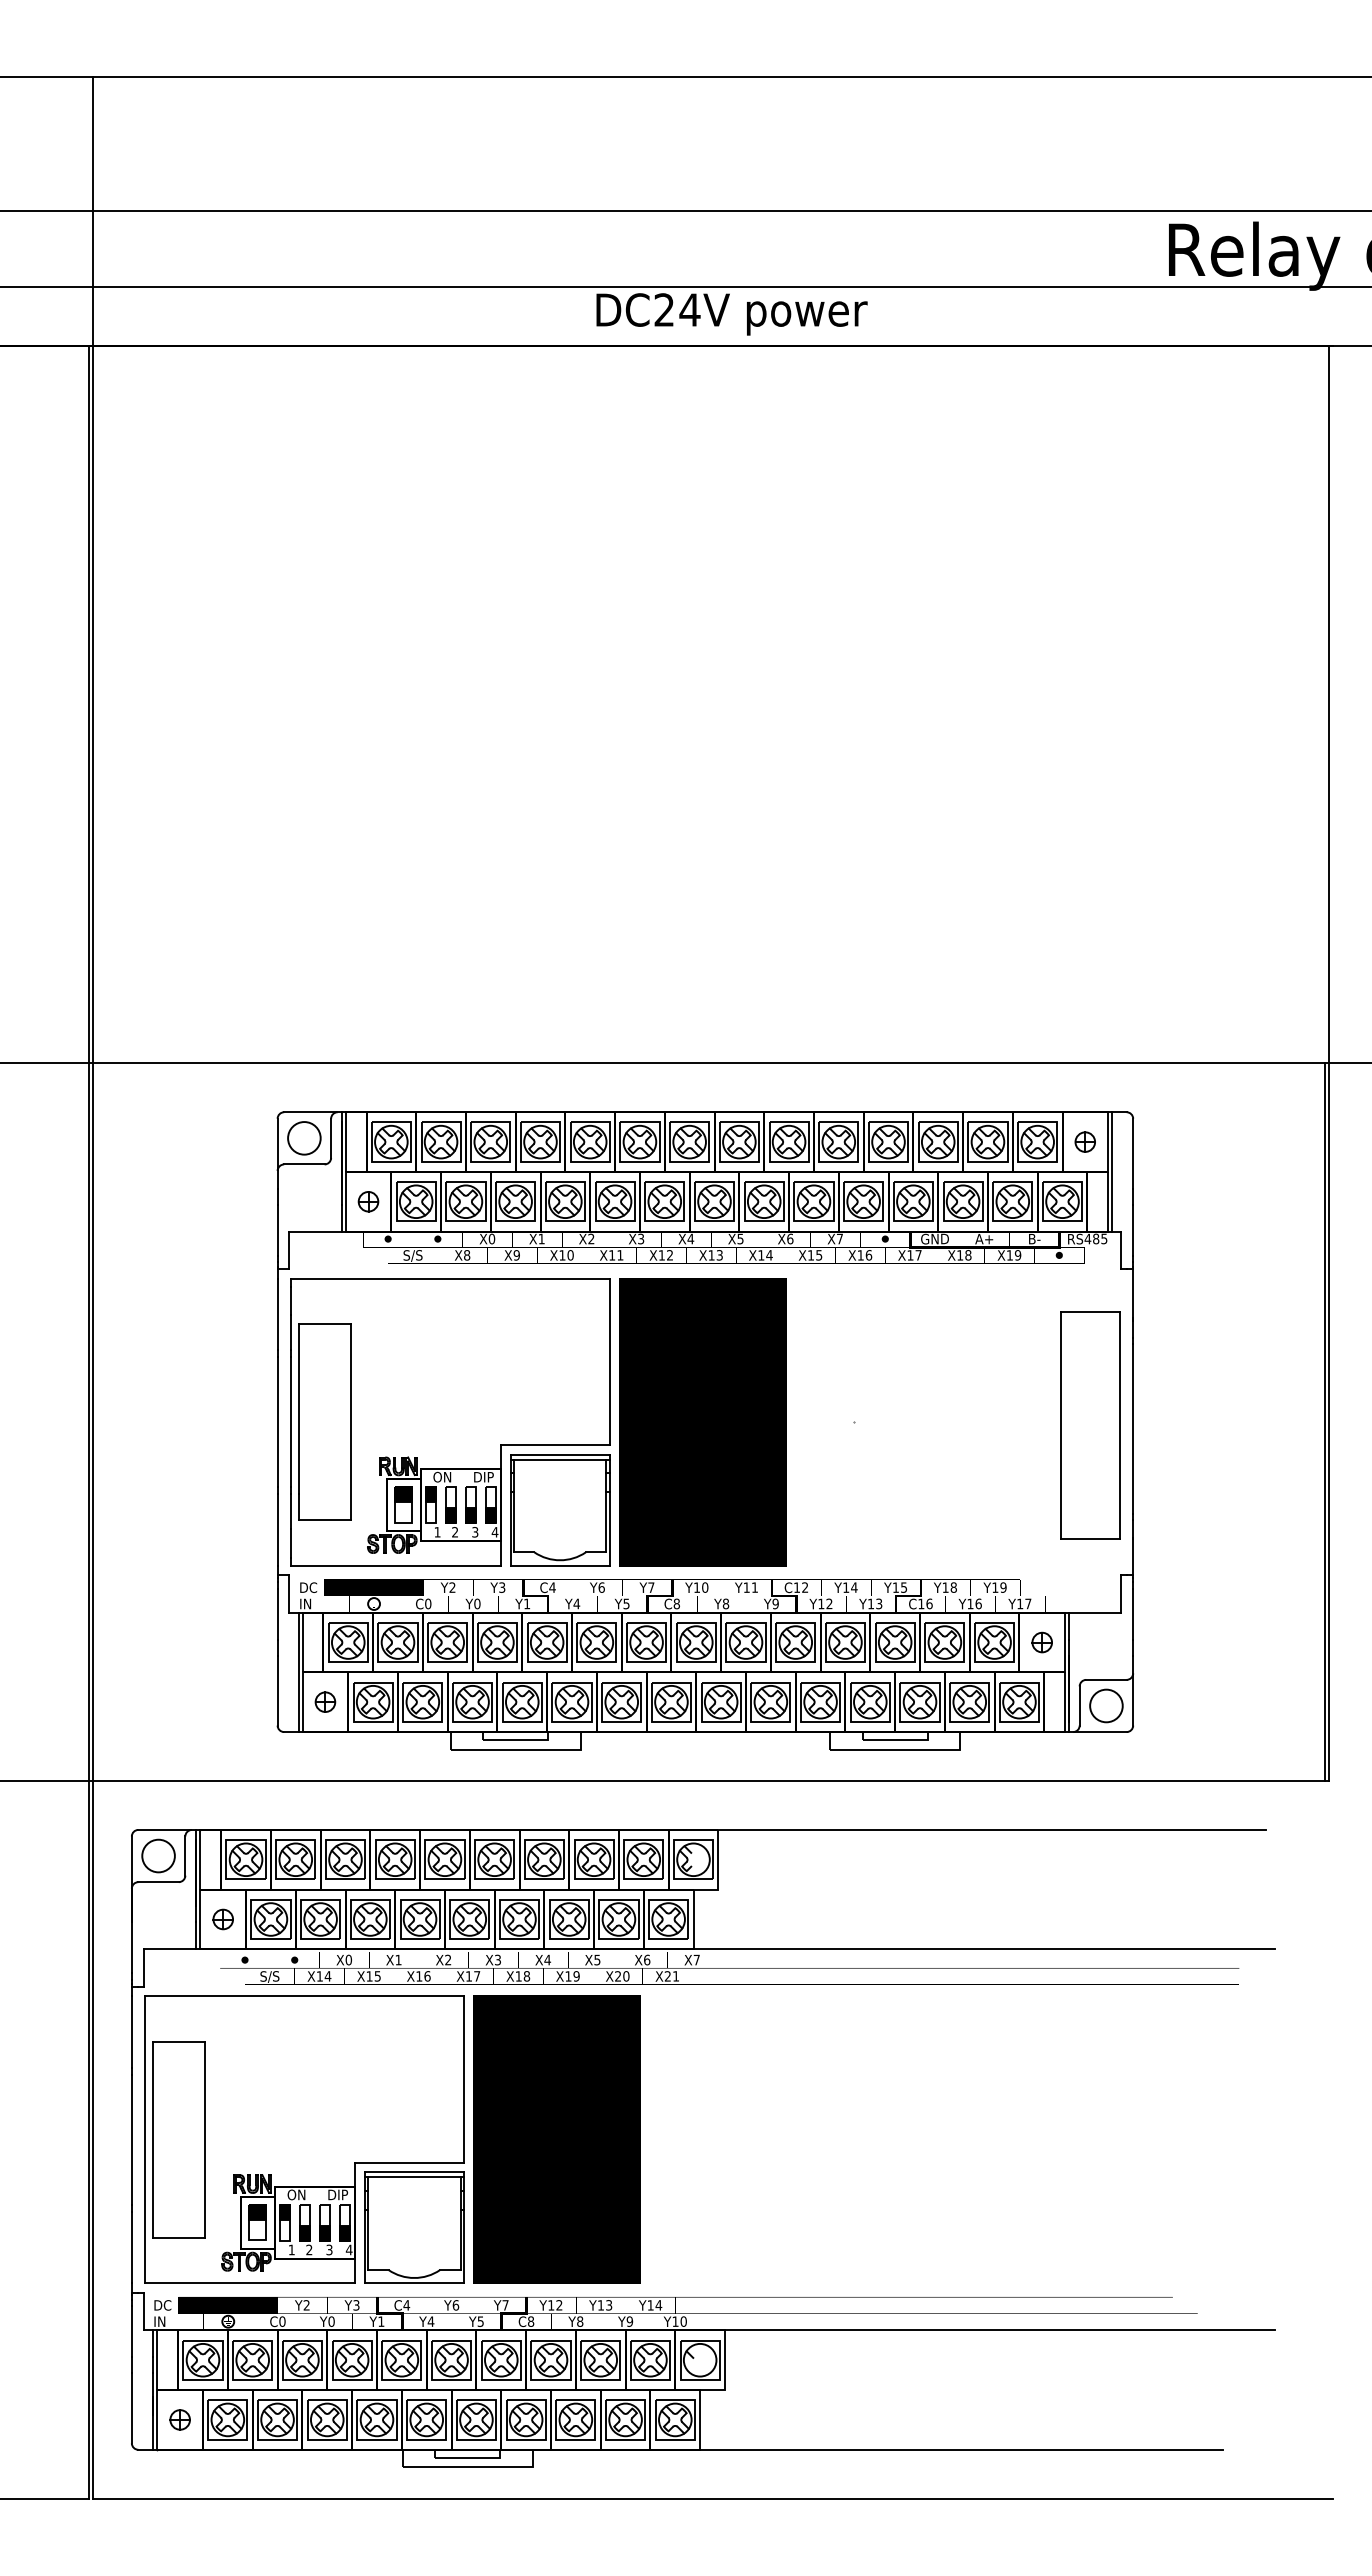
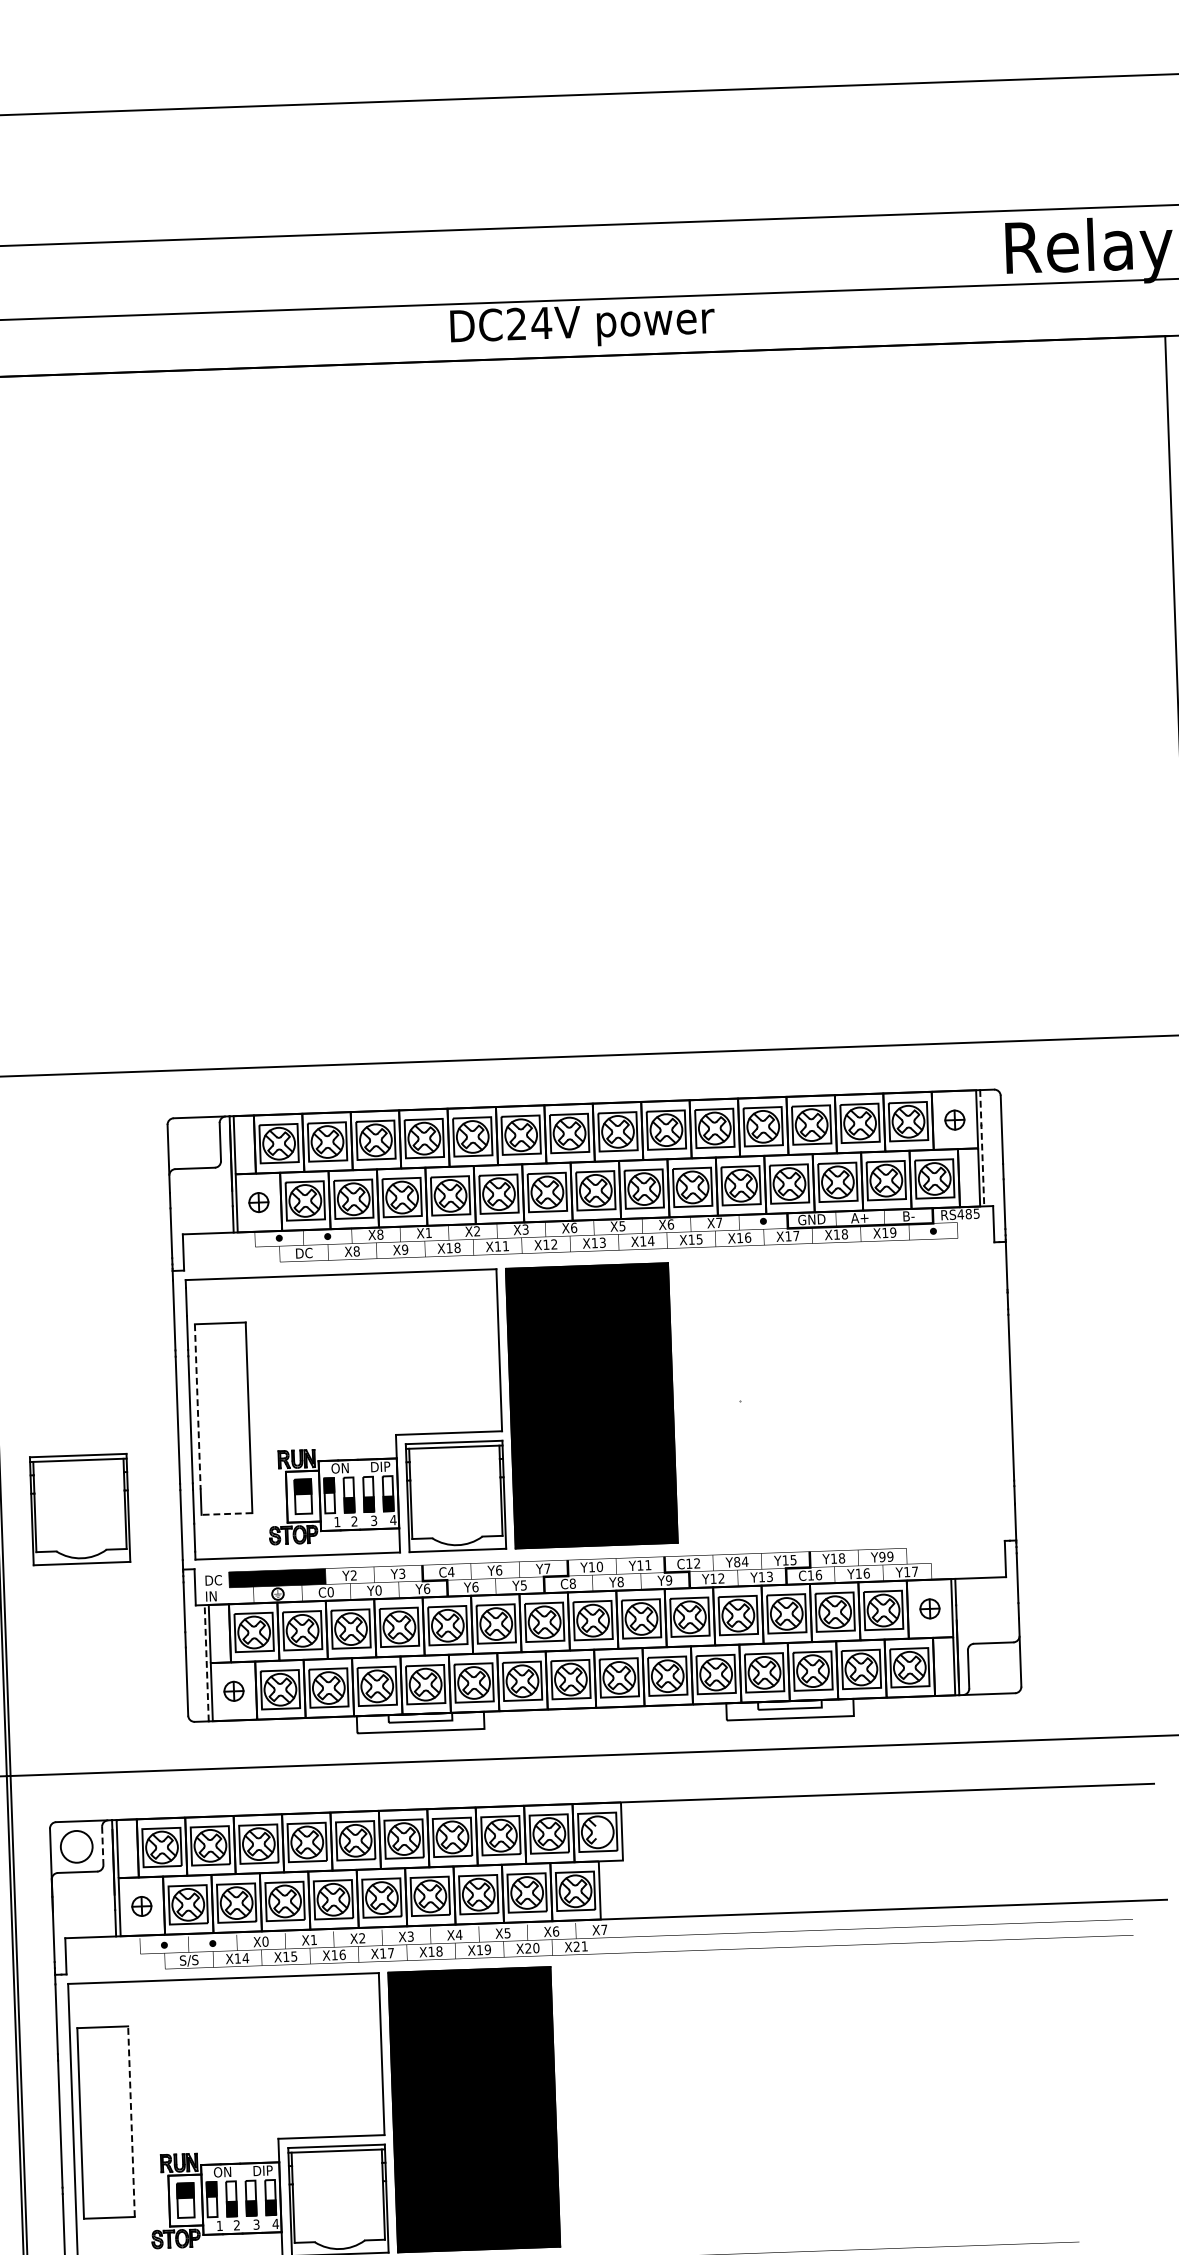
circle: (304, 1138) -> (194, 1143), removed
line: (1112, 1171) -> (982, 1147), solid -> dashed
text: (690, 1238) -> (573, 1227), X4 -> X6
text: (491, 1239) -> (379, 1235), X0 -> X8
text: (412, 1255) -> (303, 1253), S/S -> DC
text: (570, 1255) -> (457, 1248), X10 -> X18
line: (298, 1409) -> (197, 1407), solid -> dashed
part: (1090, 1425) -> (969, 1395), removed
part: (174, 1510) -> (80, 1509), added
line: (324, 1520) -> (226, 1514), solid -> dashed
text: (846, 1587) -> (737, 1561), Y14 -> Y84
text: (995, 1587) -> (882, 1556), Y19 -> Y99
text: (527, 1603) -> (427, 1588), Y1 -> Y6
text: (576, 1603) -> (475, 1586), Y4 -> Y6
line: (298, 1672) -> (206, 1663), solid -> dashed
circle: (1106, 1705) -> (994, 1668), removed
line: (185, 1856) -> (102, 1846), solid -> dashed
line: (204, 2139) -> (131, 2121), solid -> dashed

